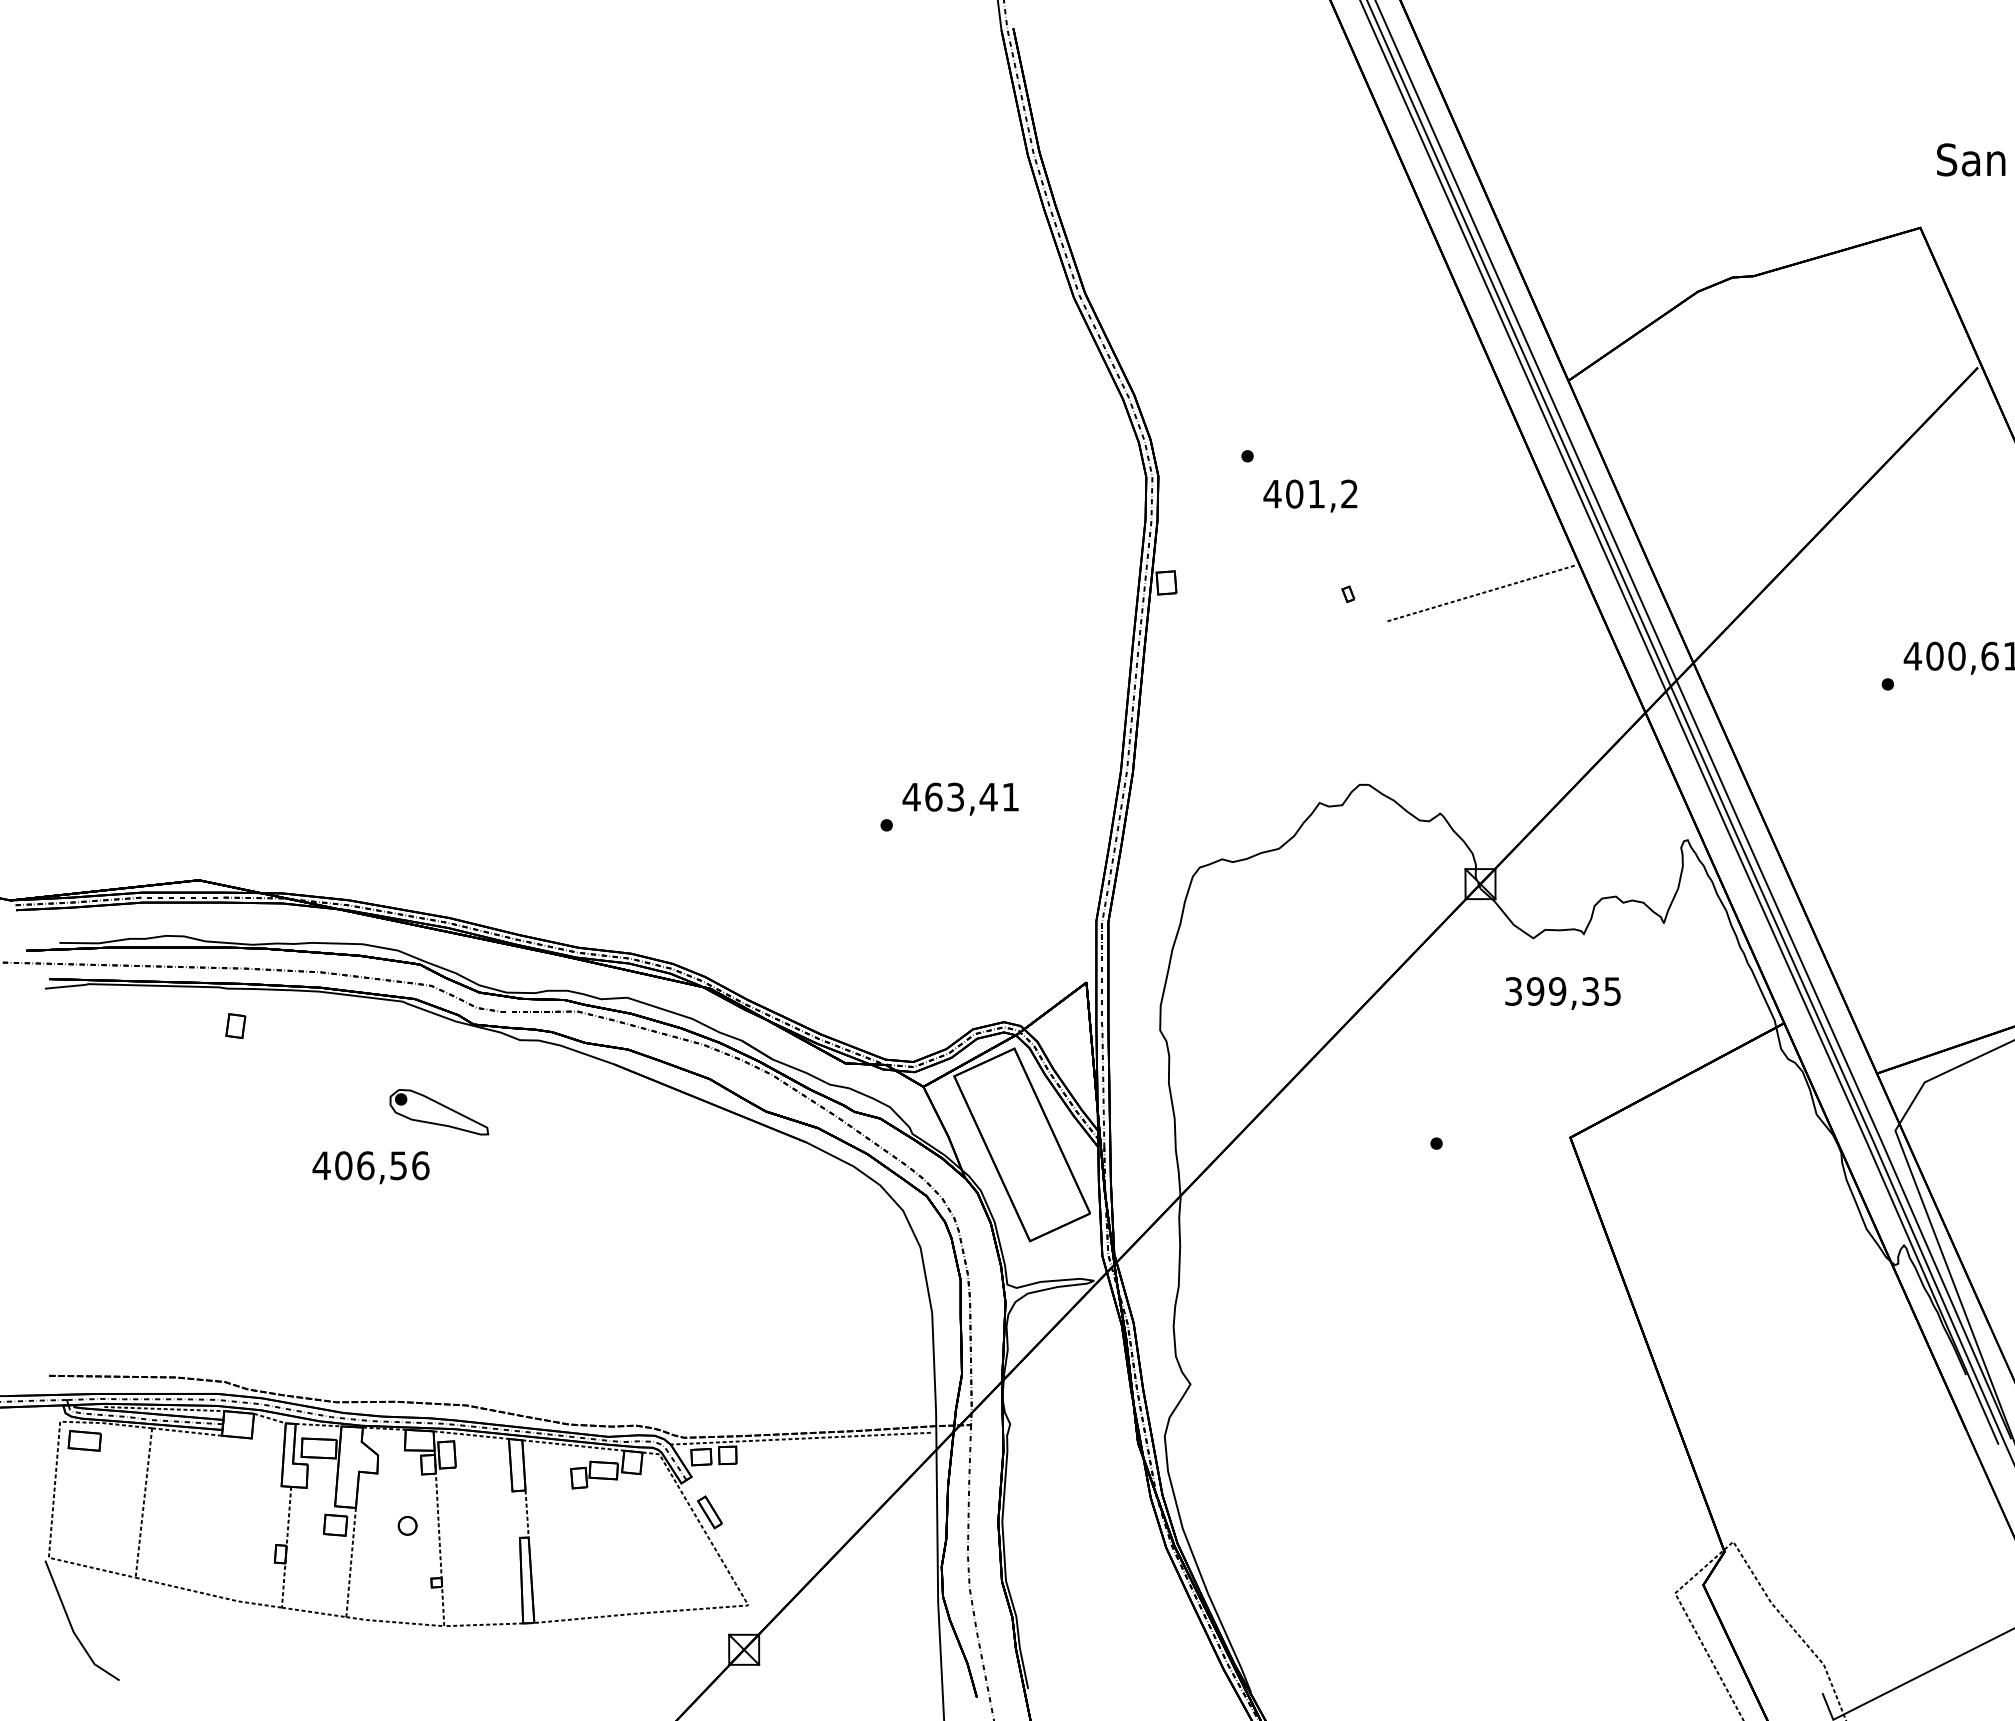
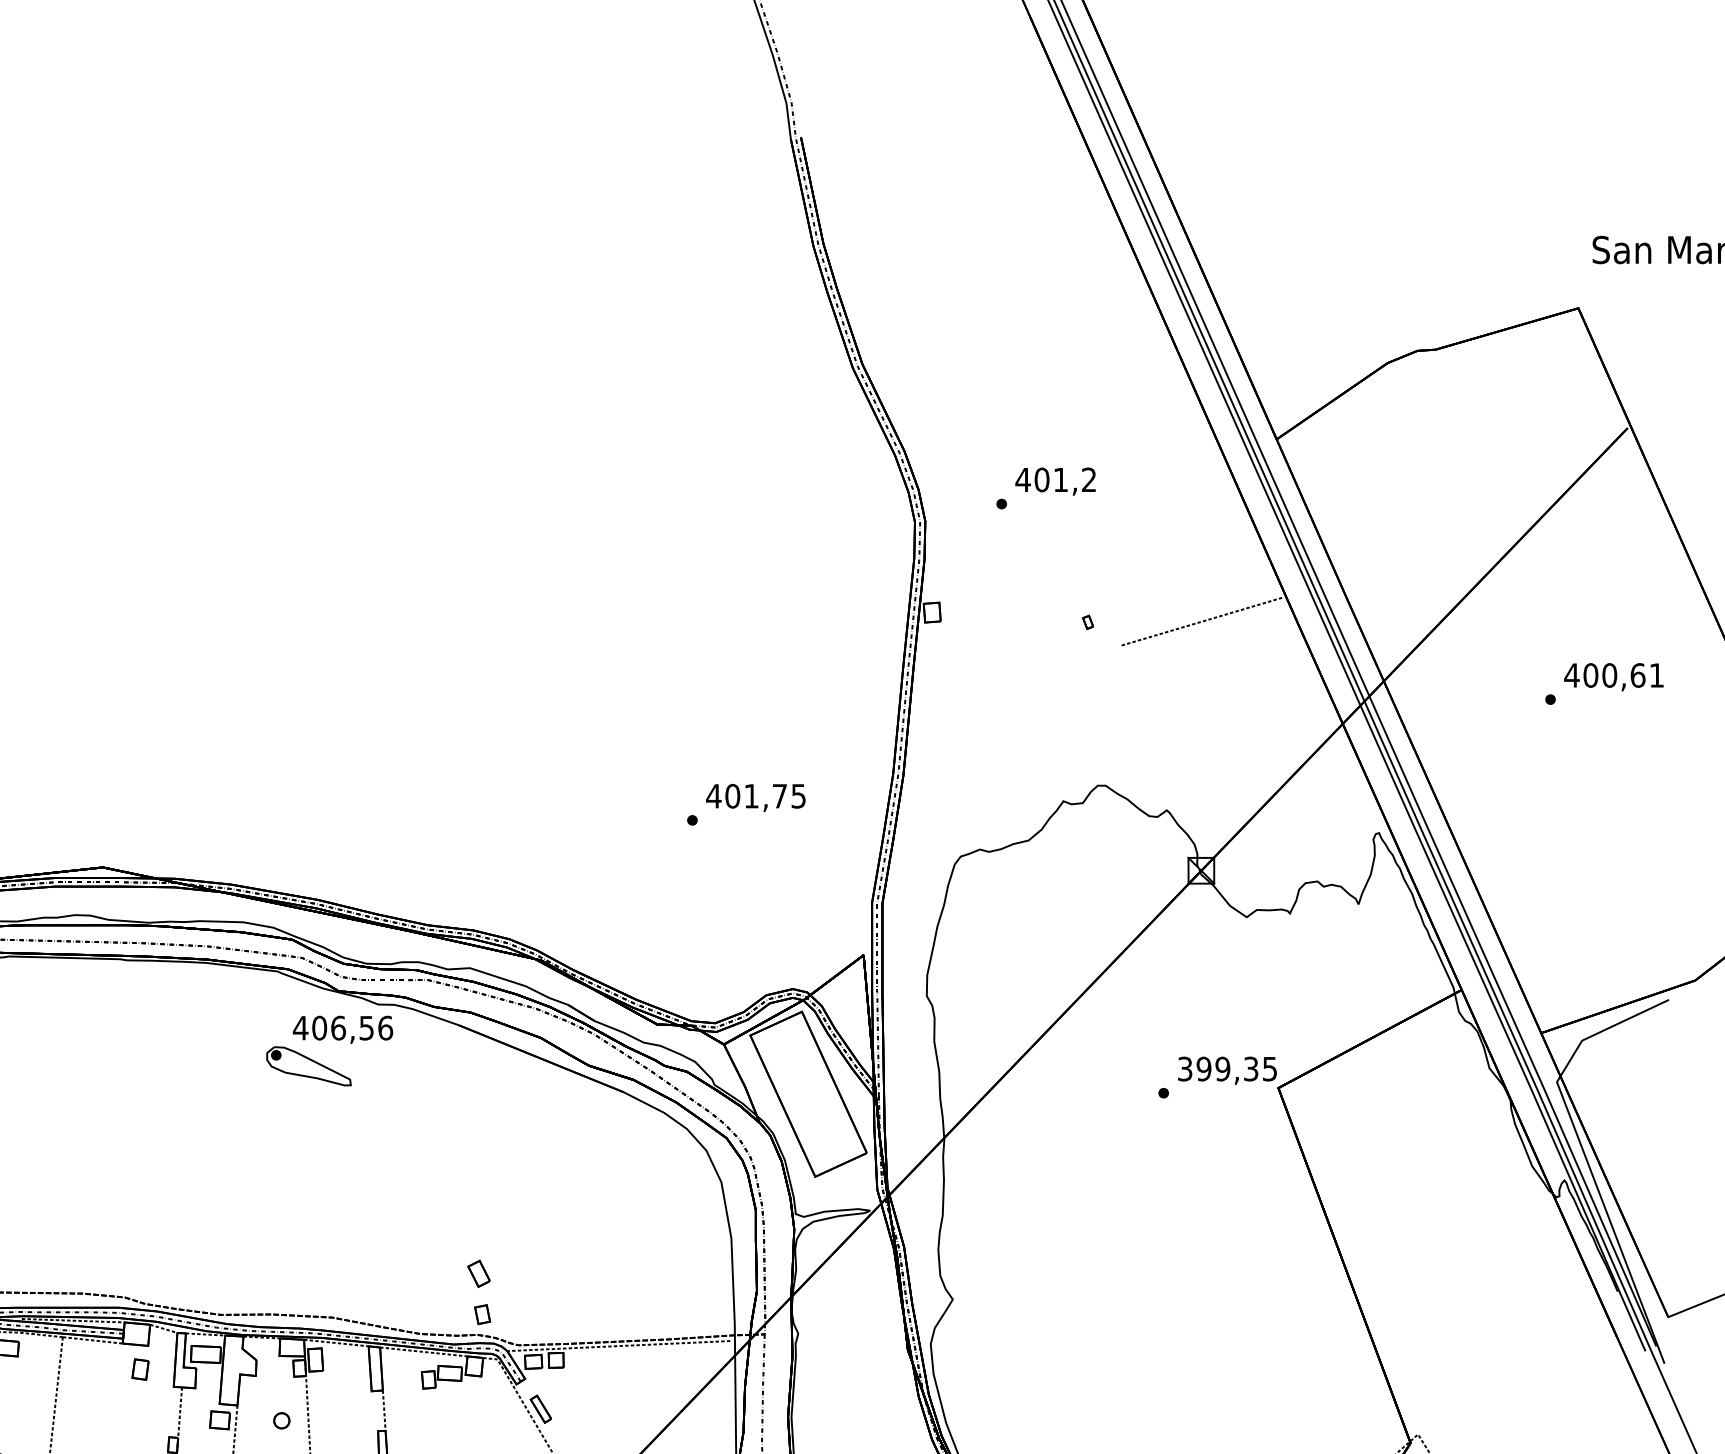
text: (1310, 495) -> (1055, 481), moved
text: (971, 796) -> (765, 795), 463,41 -> 401,75
text: (1562, 993) -> (1227, 1070), moved
part: (235, 1026) -> (140, 1369), moved
text: (370, 1167) -> (342, 1029), moved
part: (637, 1354) -> (478, 1273), added
part: (641, 1401) -> (482, 1314), added

